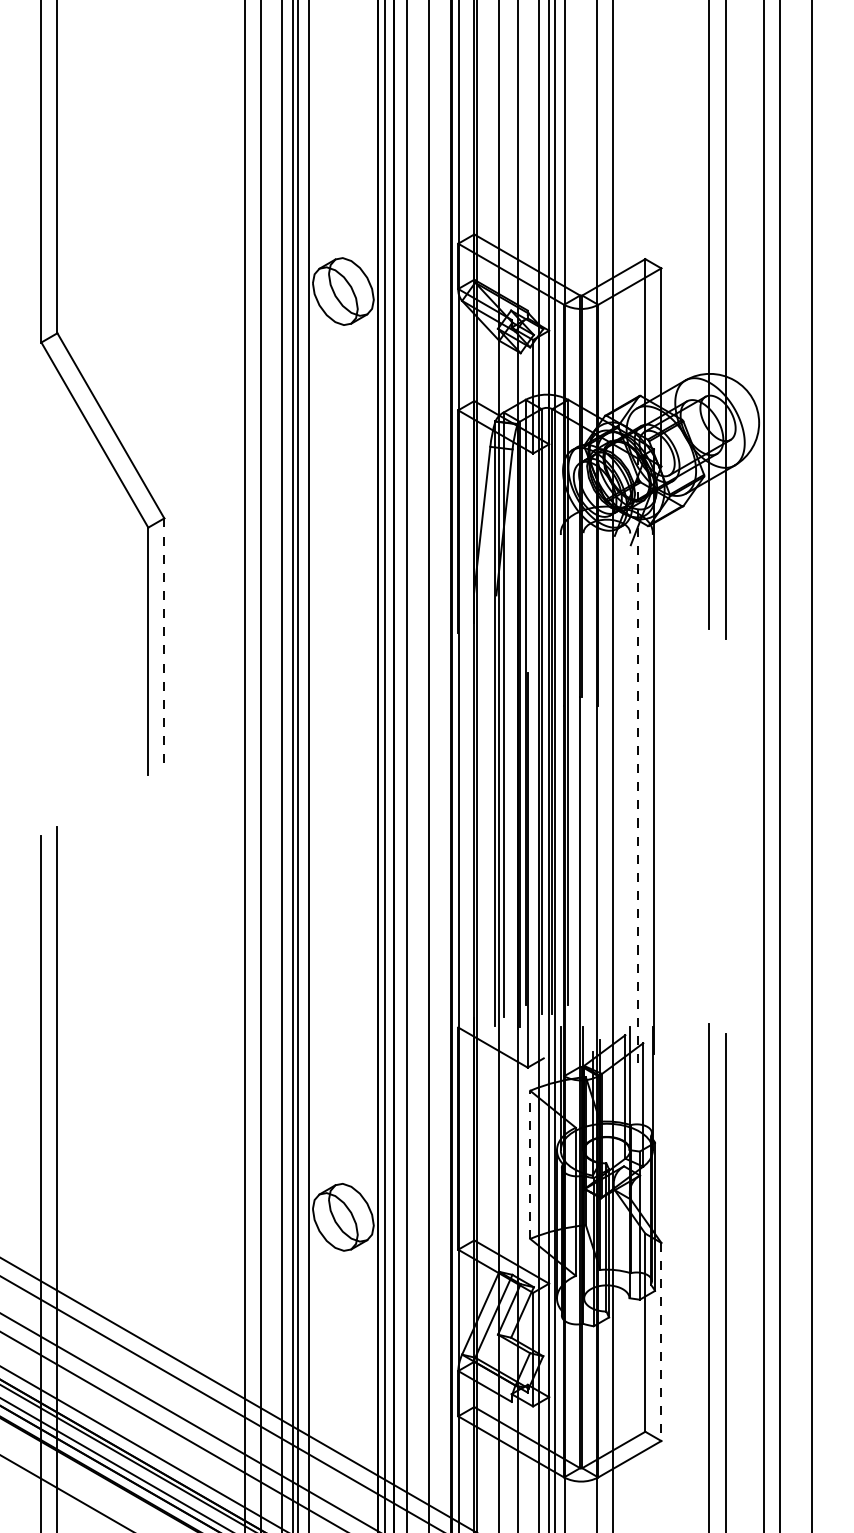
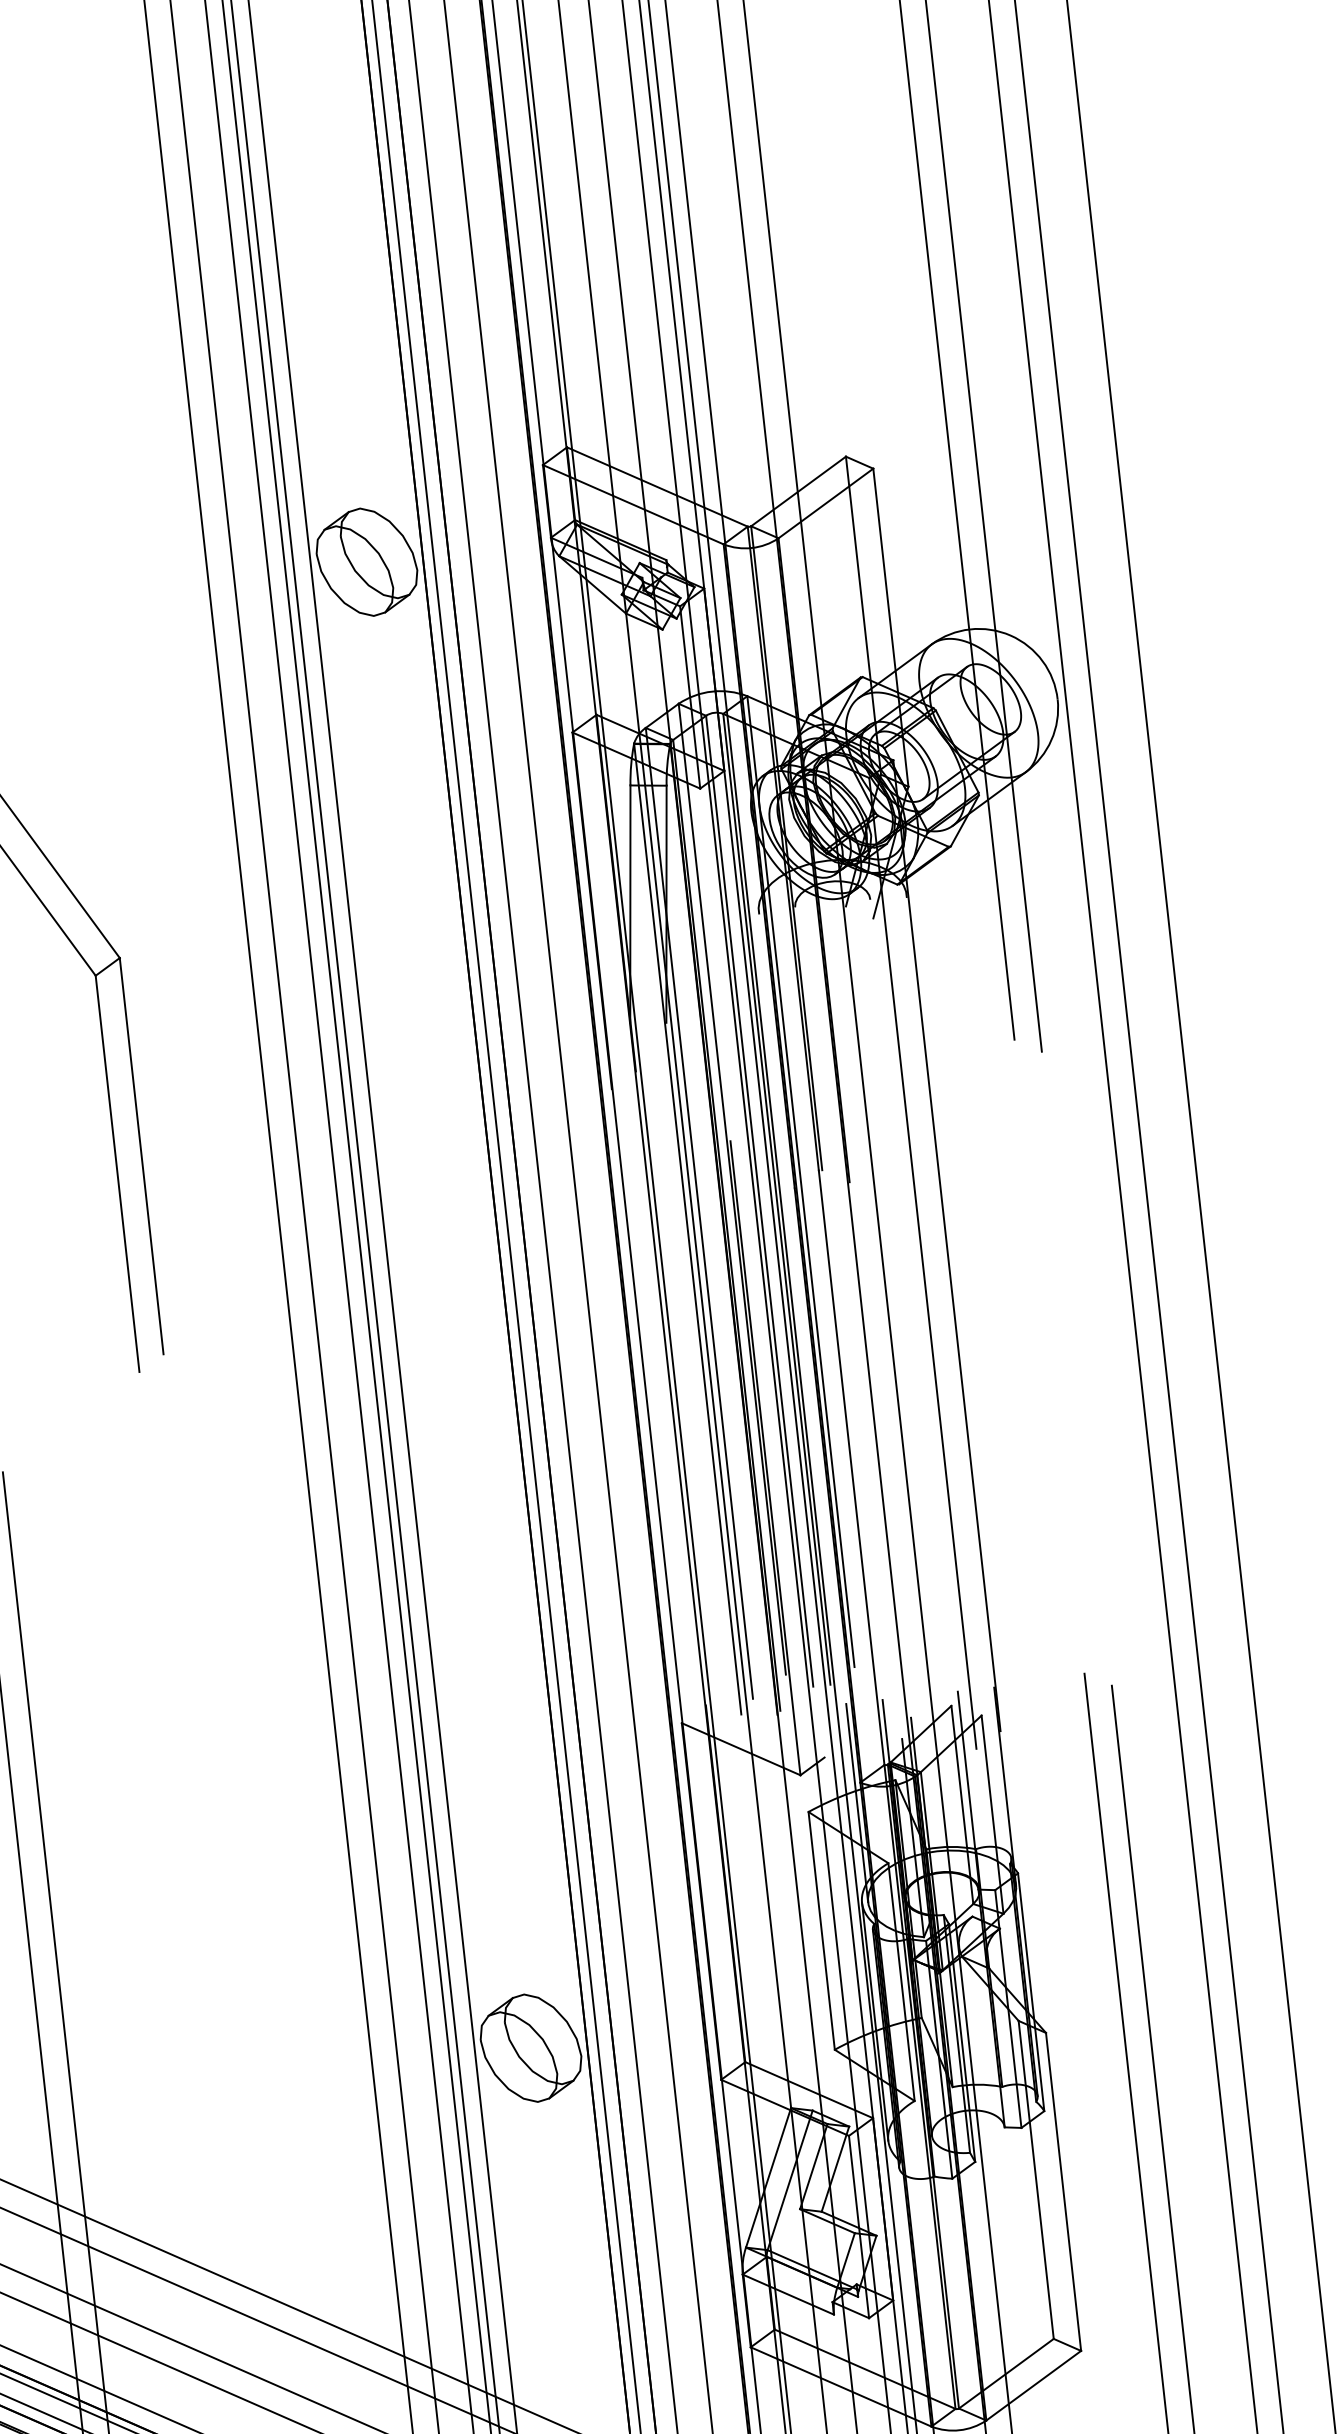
line: (164, 642) -> (142, 1157), dashed -> solid
line: (637, 760) -> (922, 1262), dashed -> solid
line: (530, 1164) -> (822, 1930), dashed -> solid
line: (661, 1342) -> (1063, 2192), dashed -> solid

